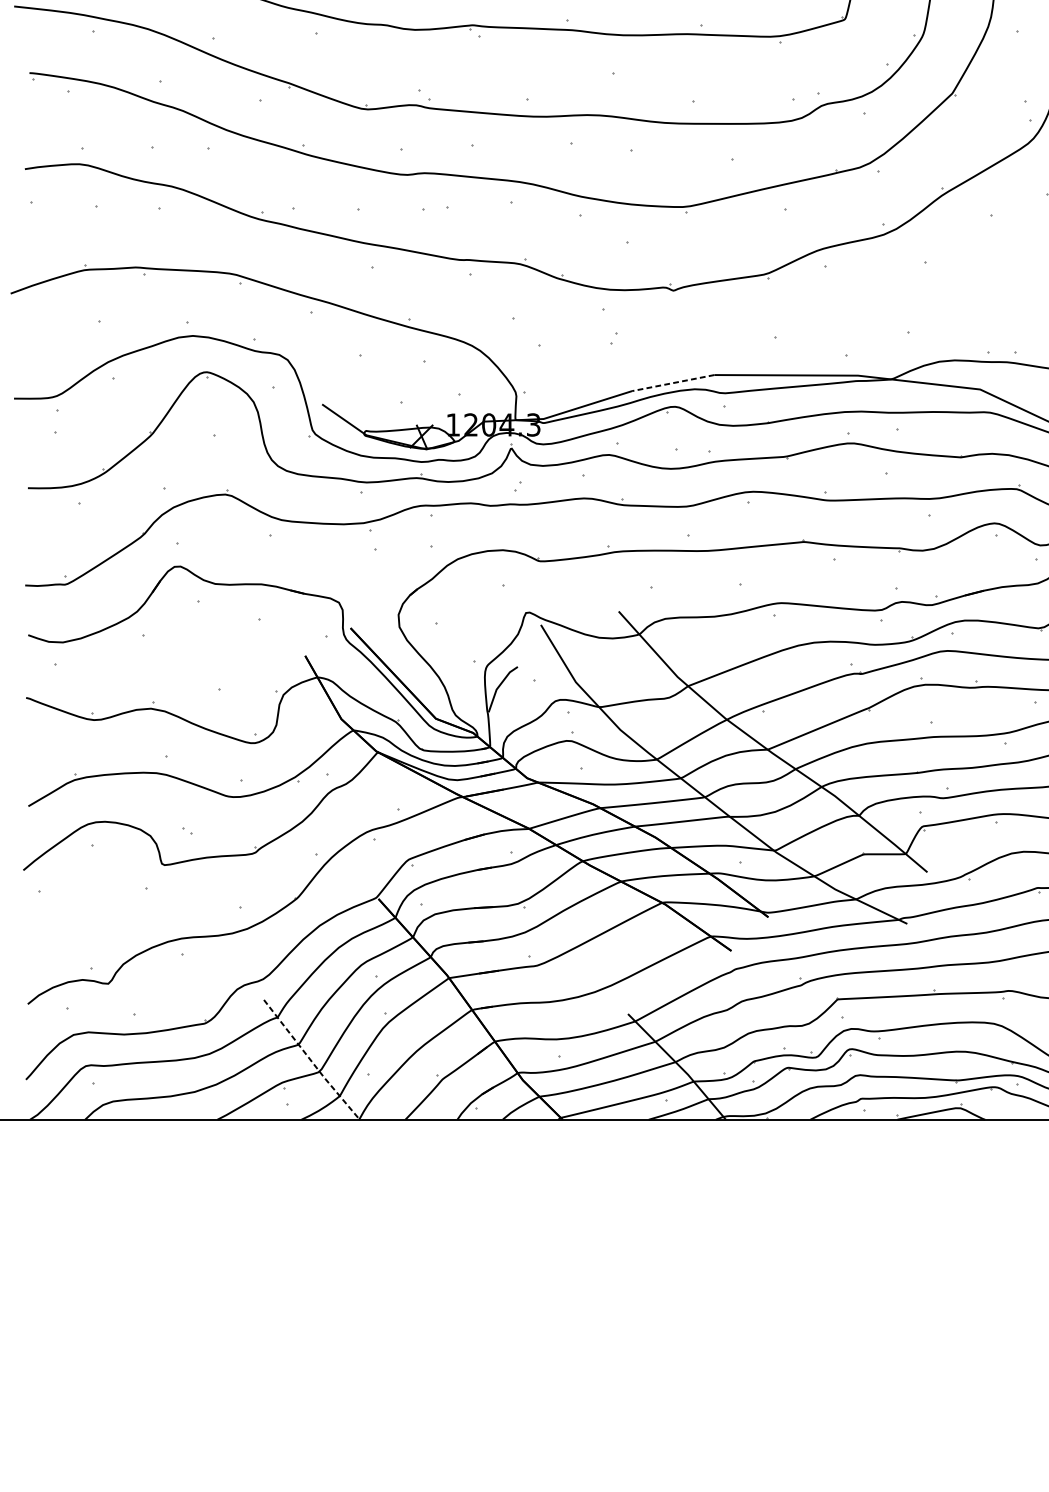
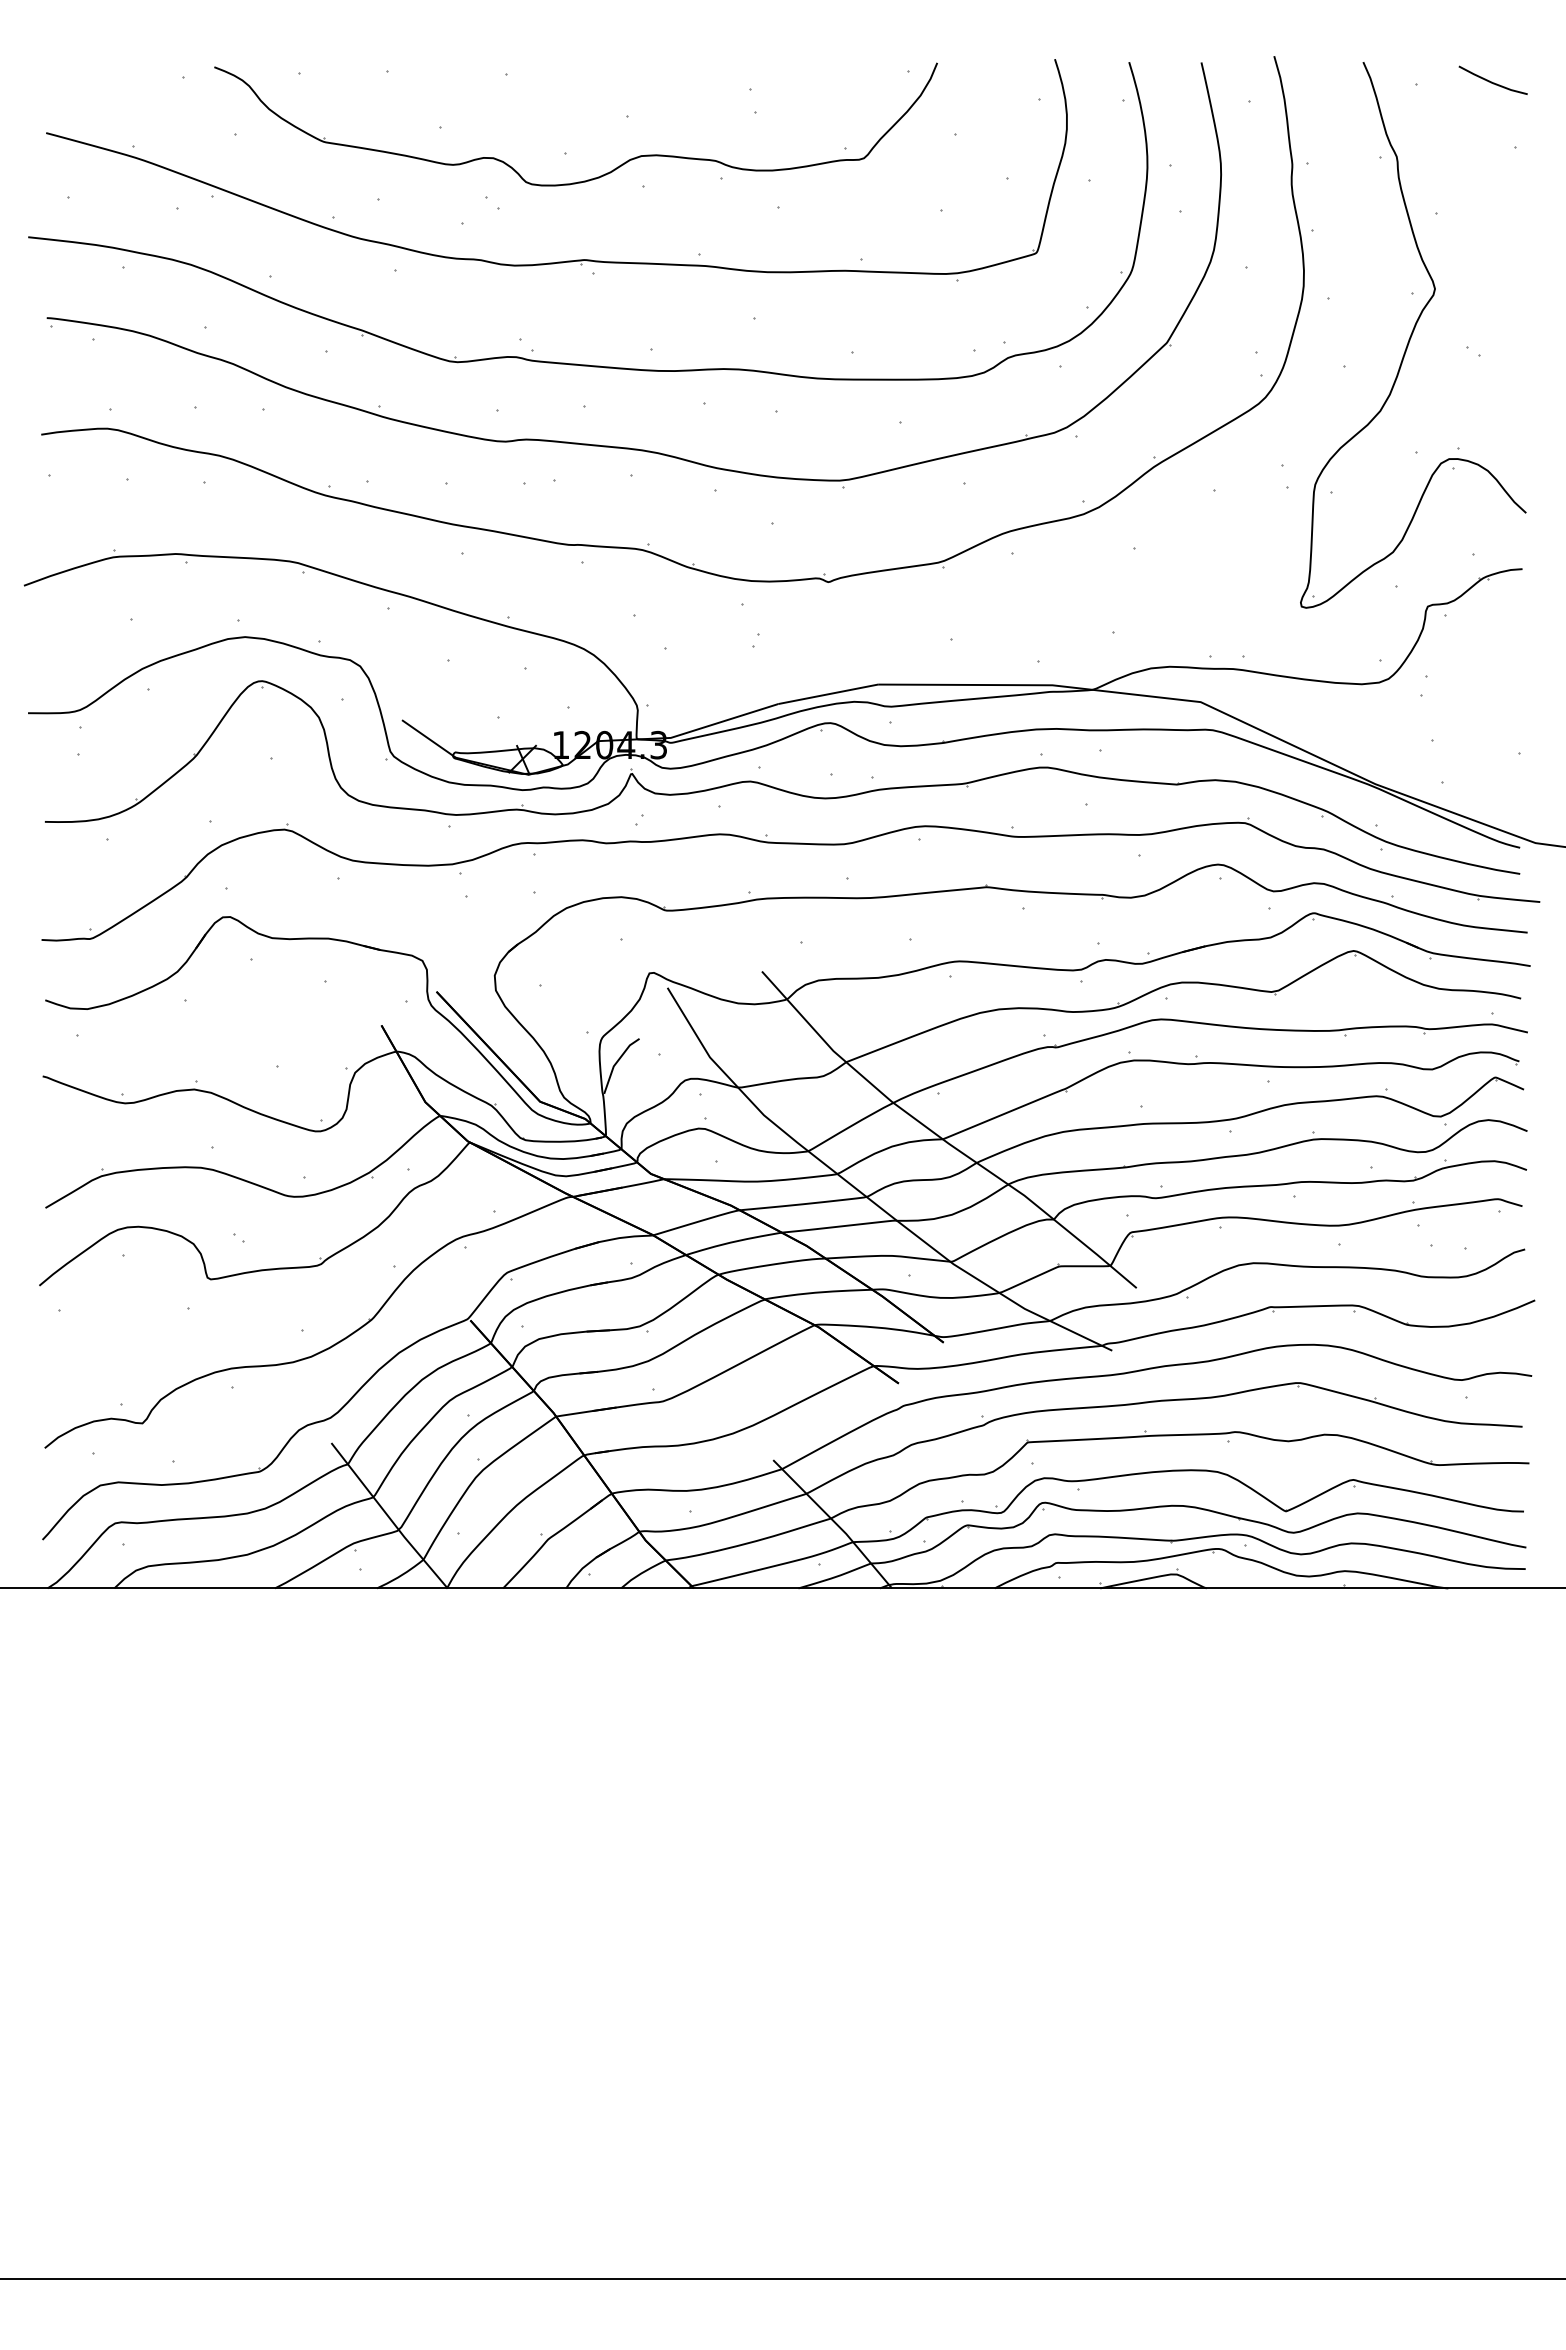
line: (673, 383) -> (828, 694), dashed -> solid
line: (311, 1061) -> (389, 1517), dashed -> solid

